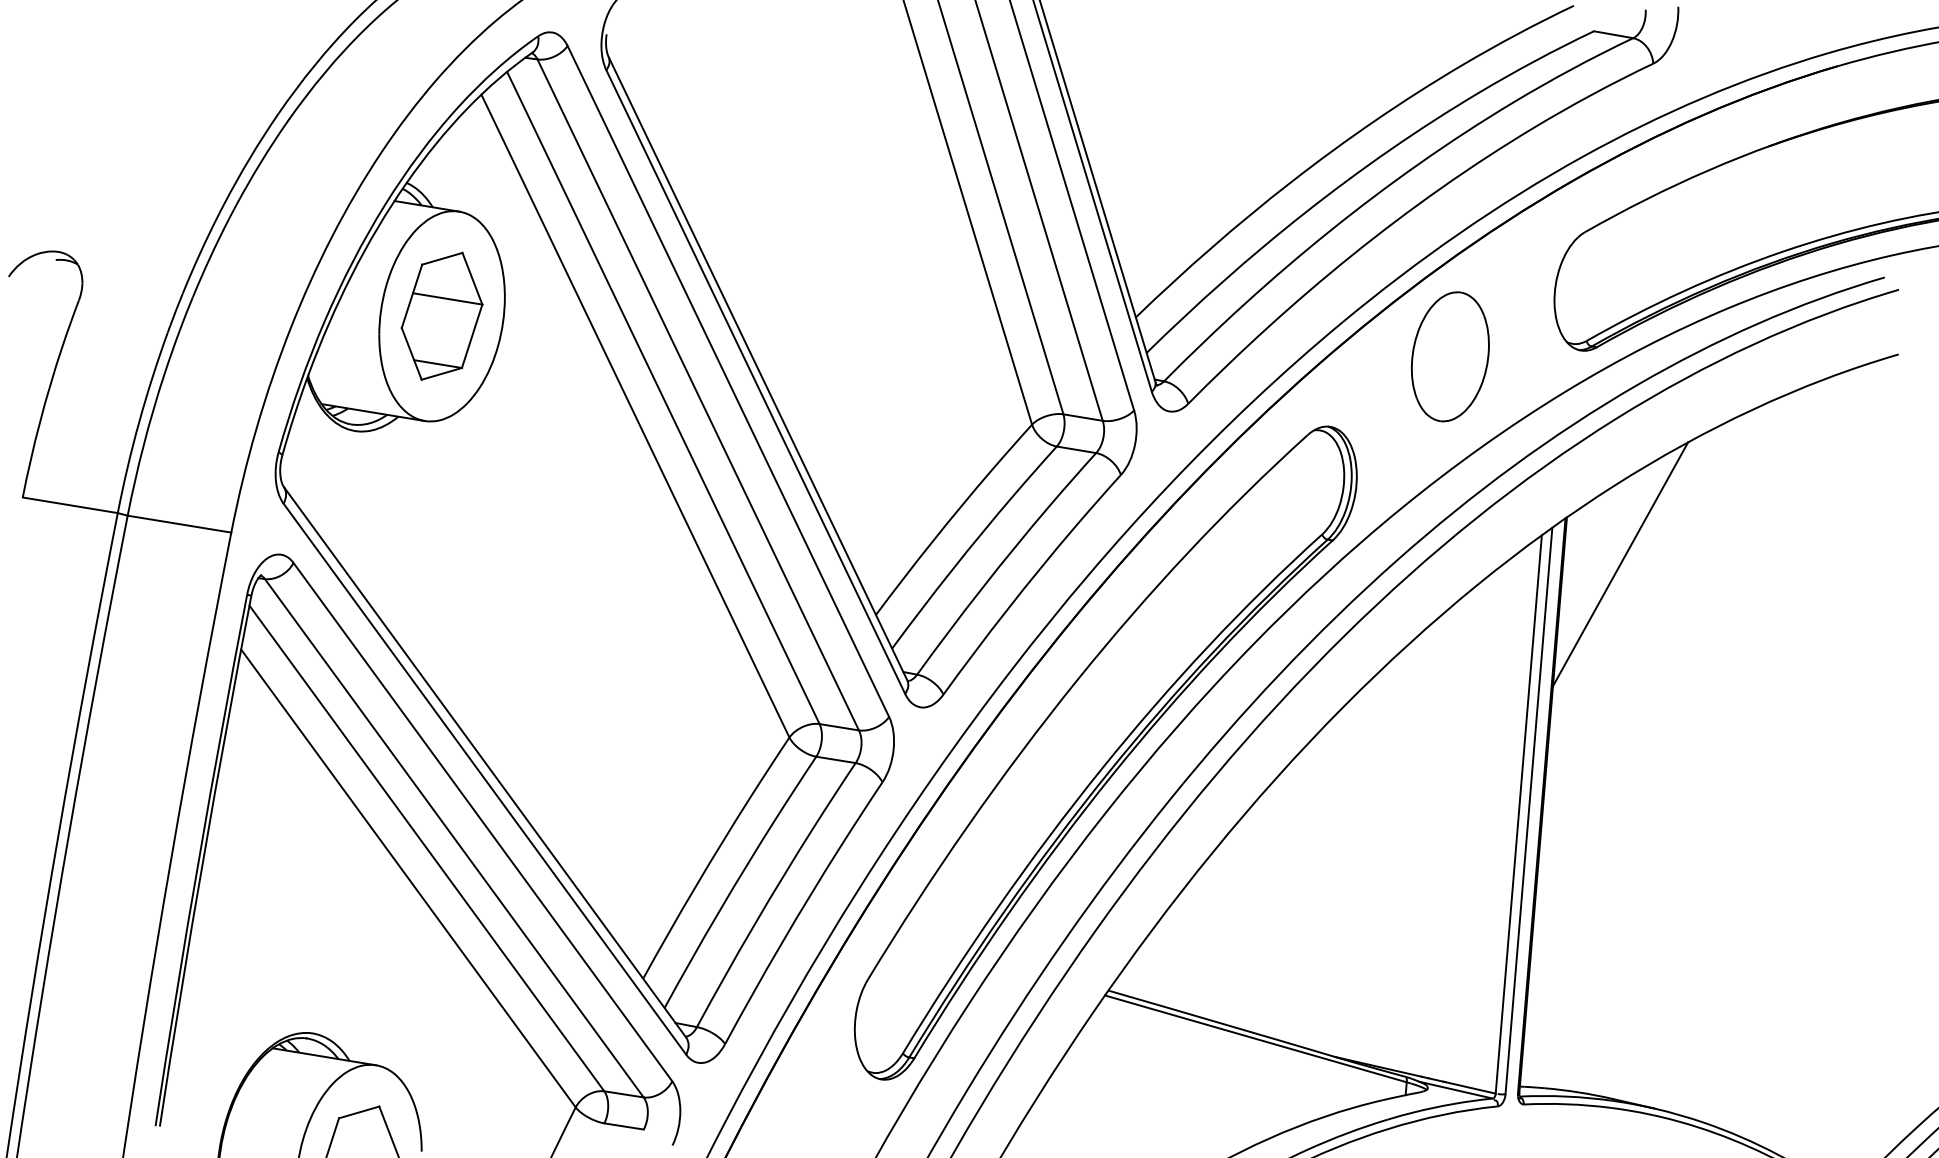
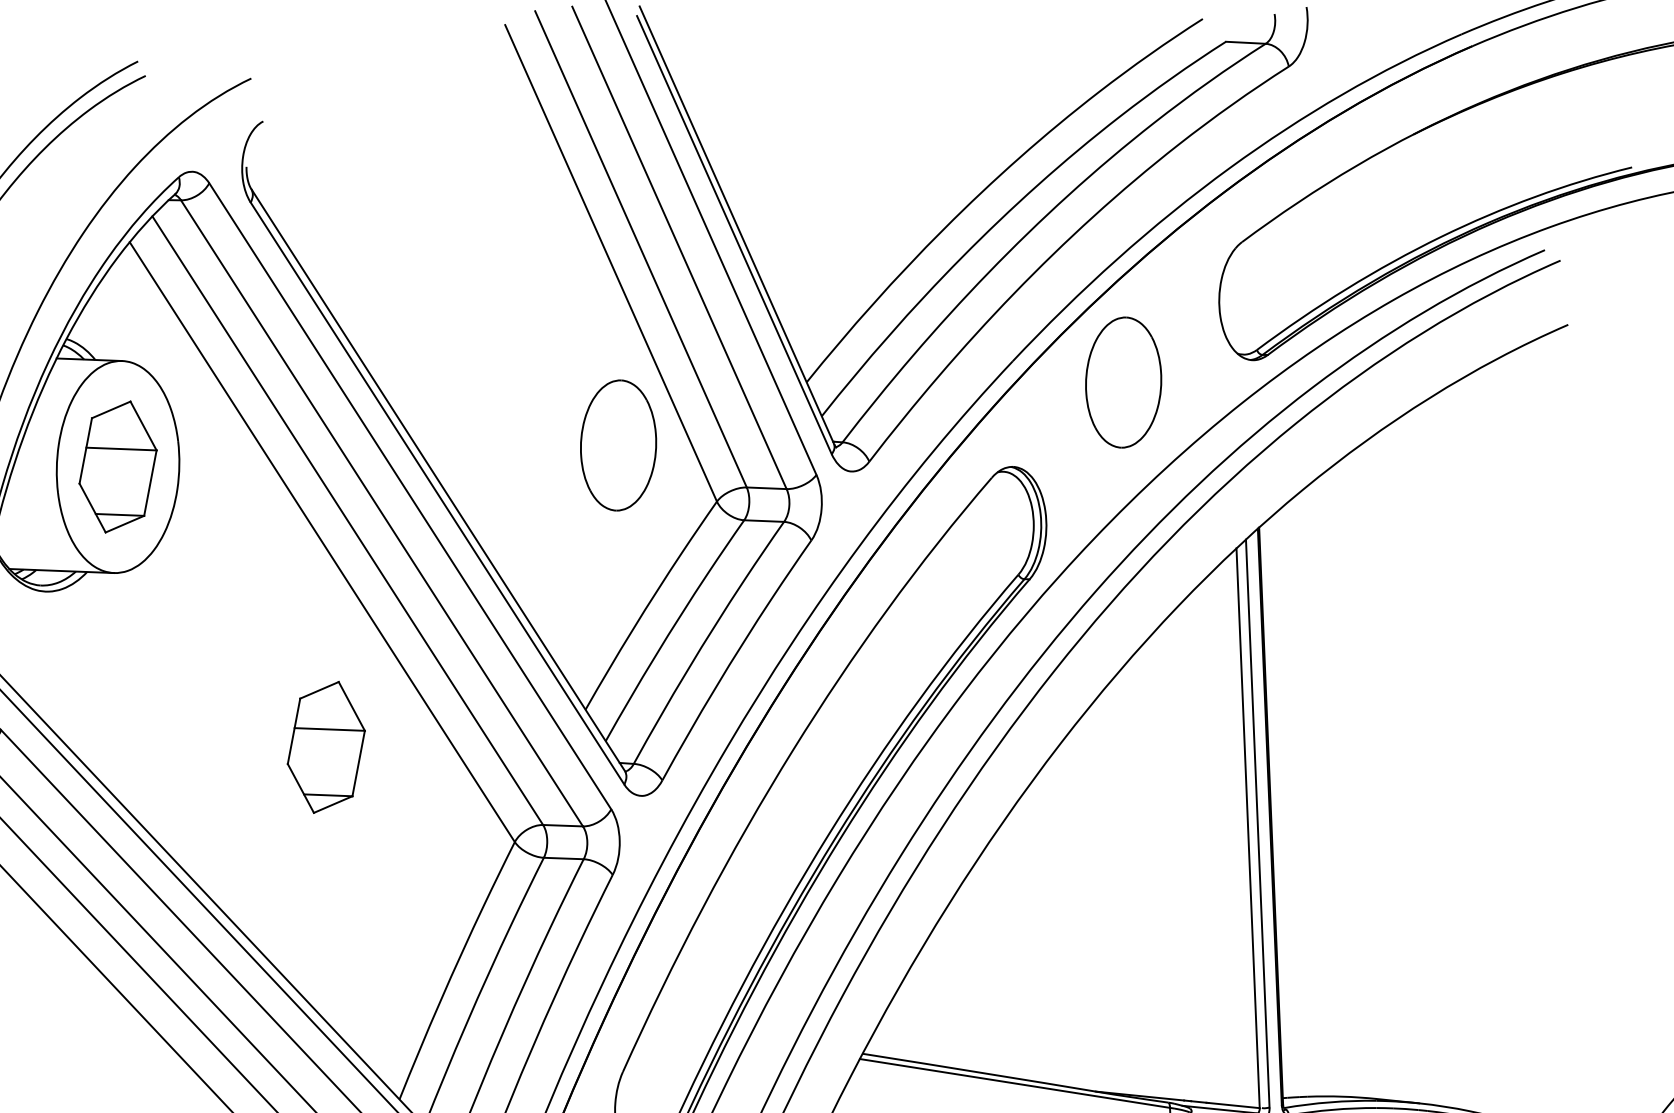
part: (940, 356) -> (617, 445), added
line: (1620, 564) -> (1318, 567), removed
part: (613, 619) -> (325, 746), added

